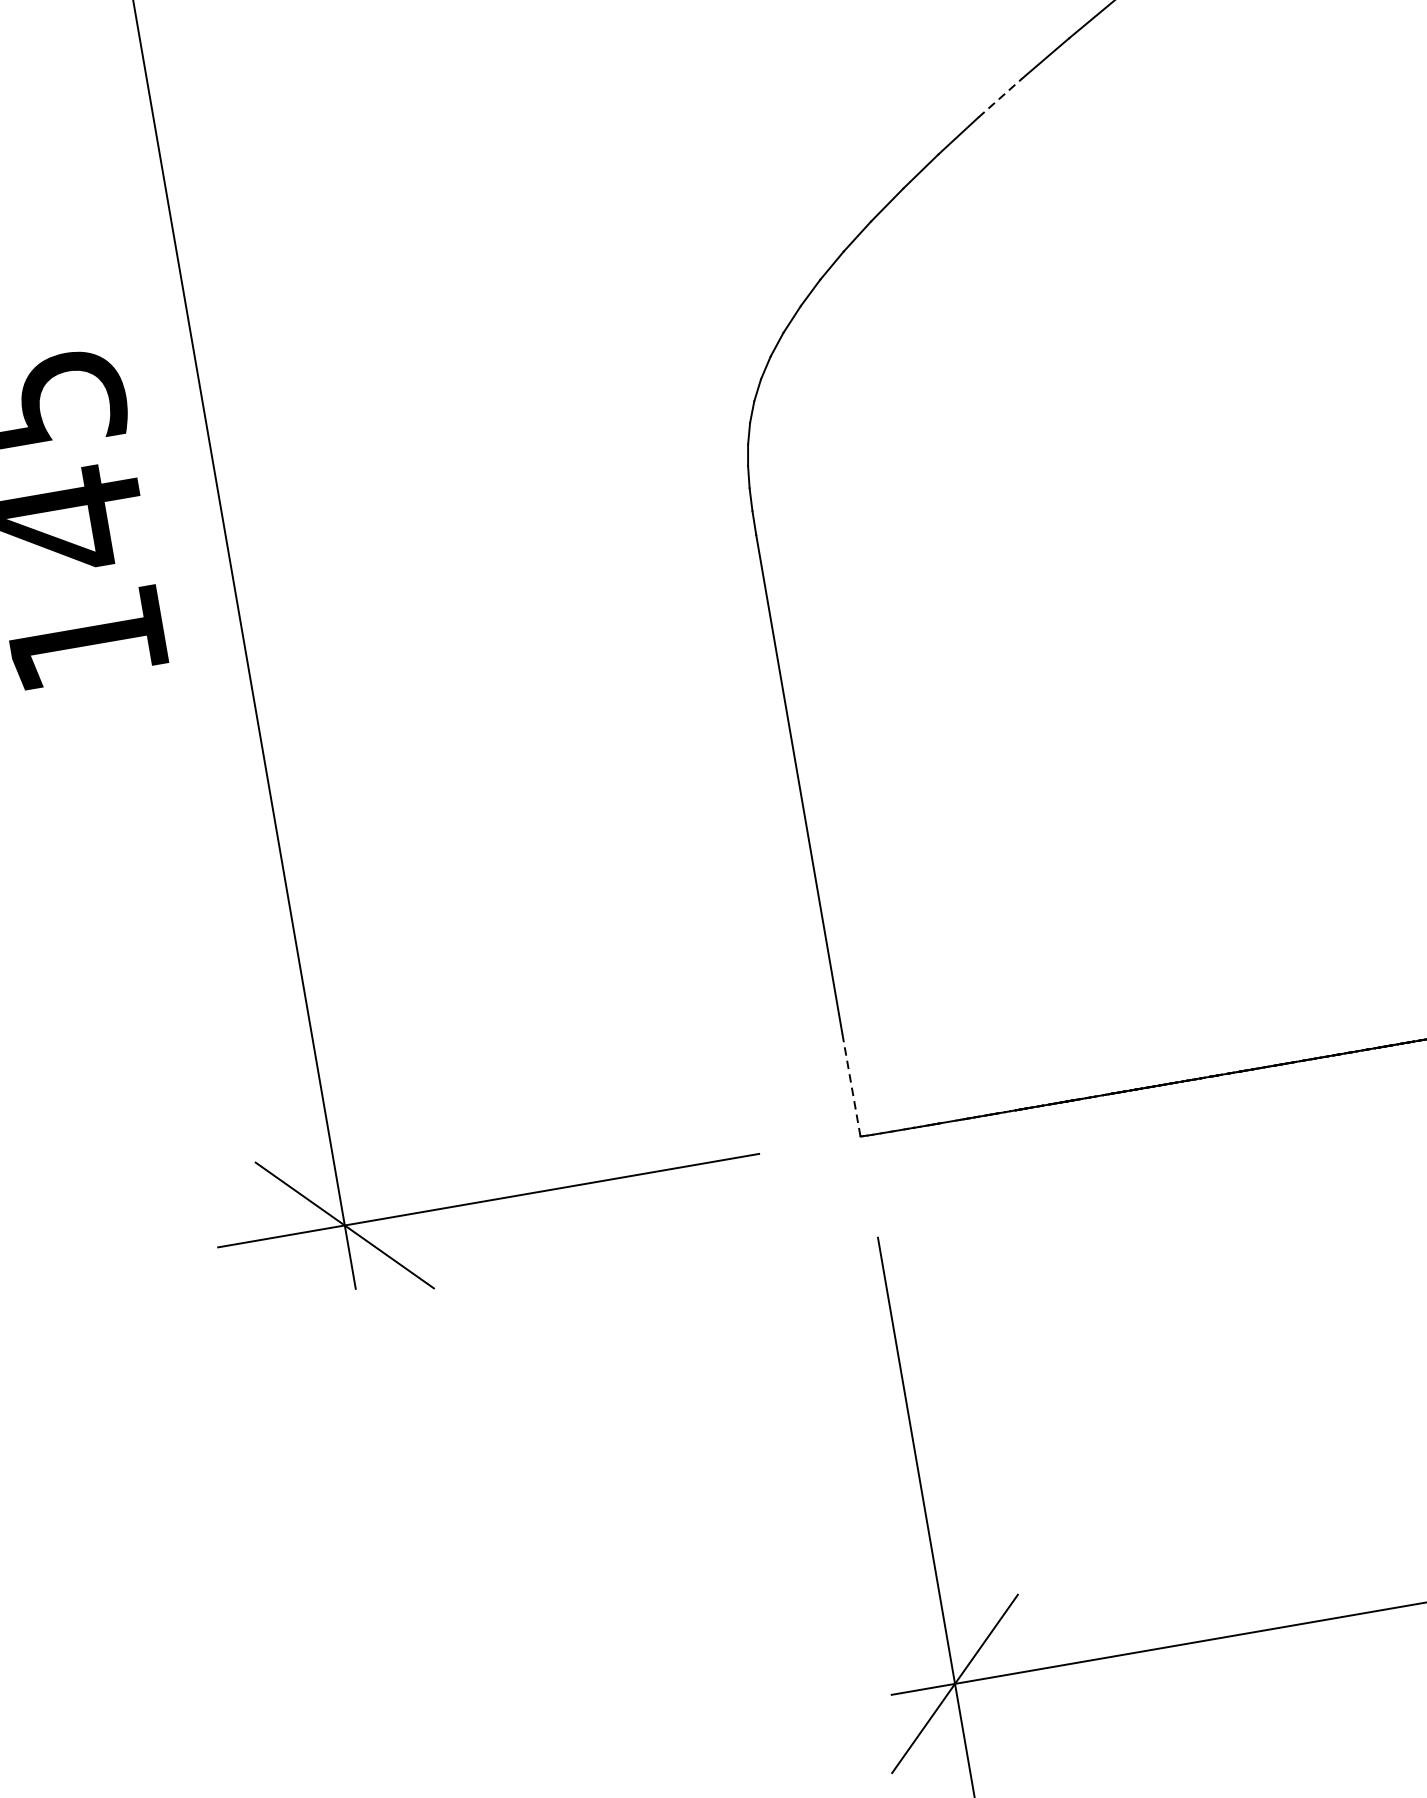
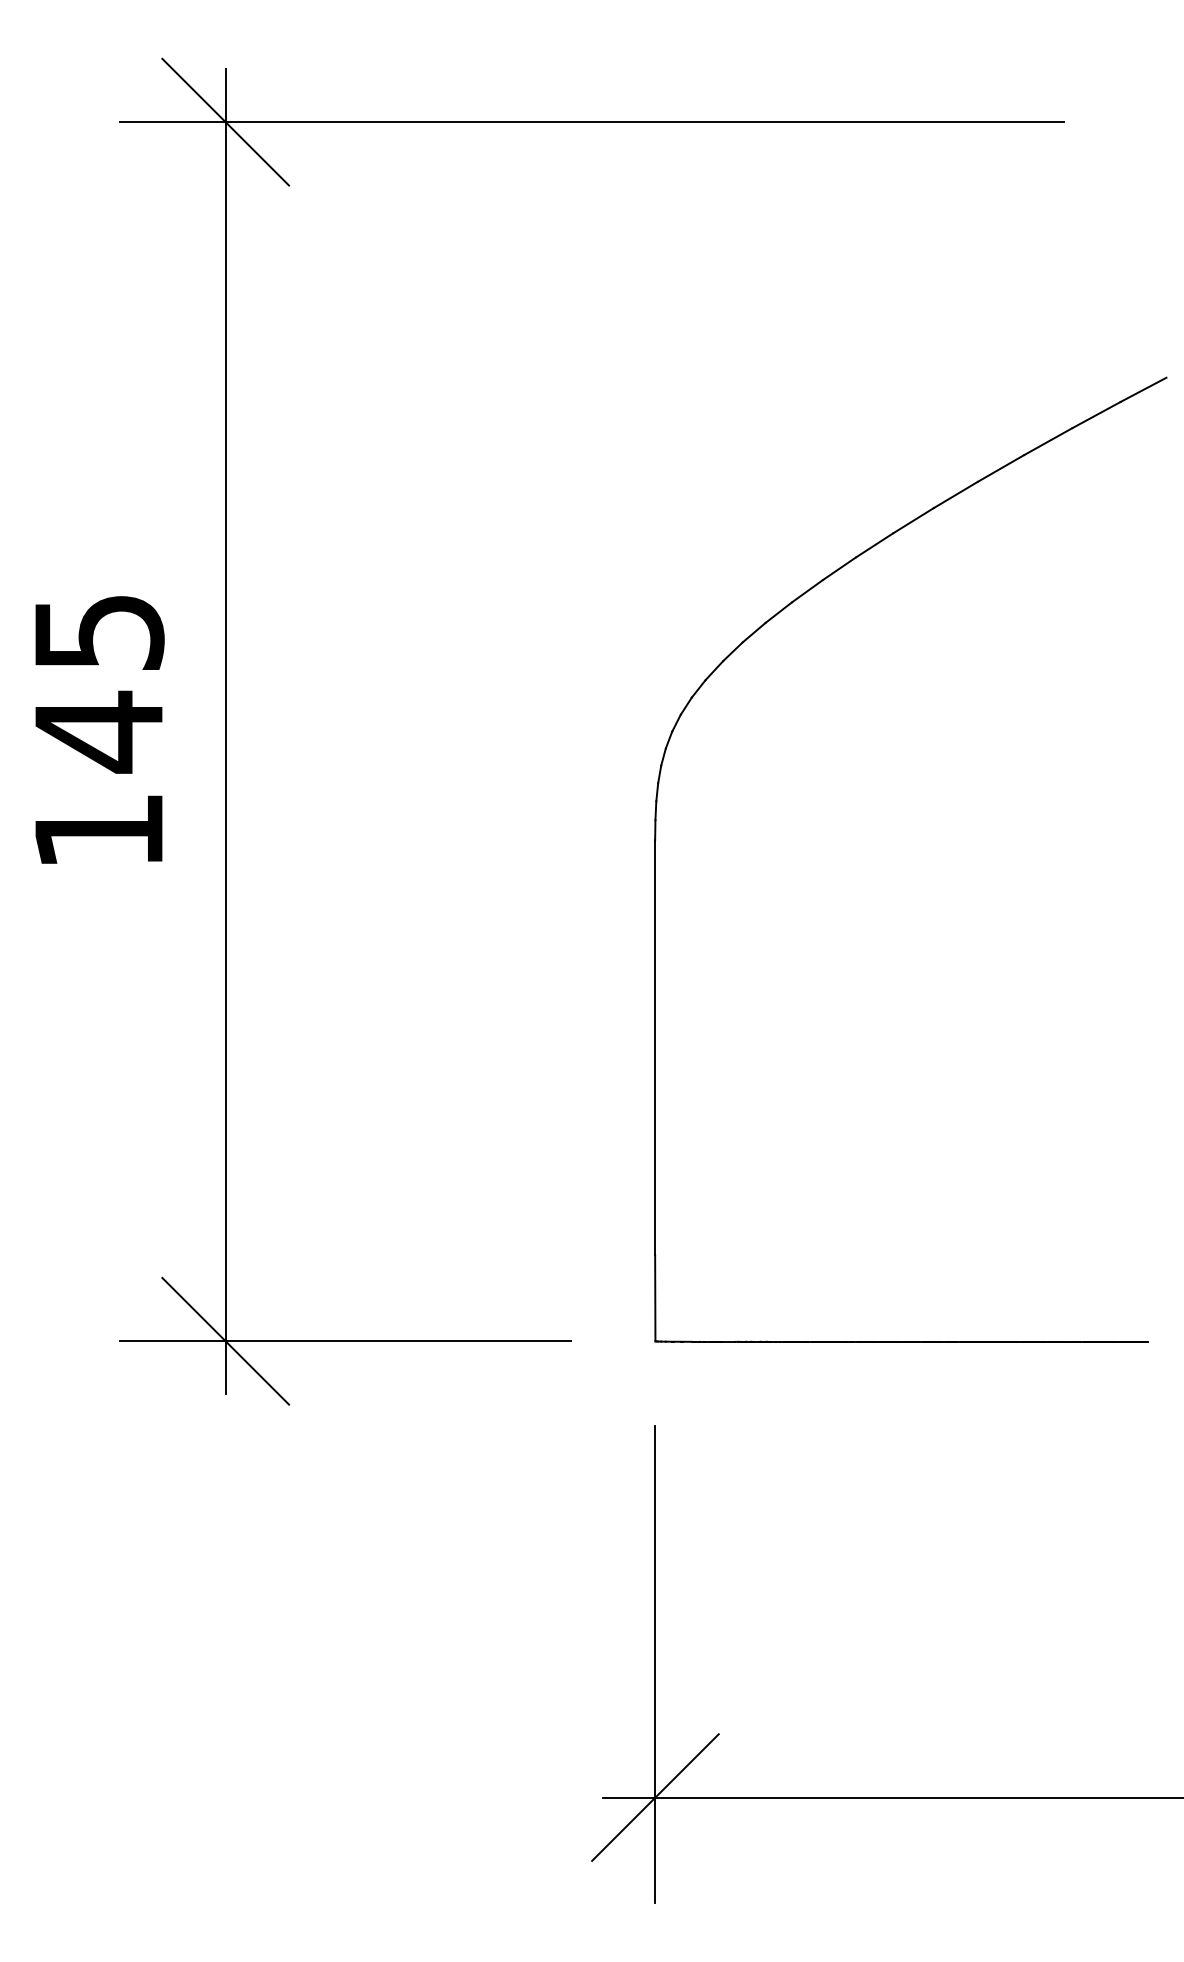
line: (1000, 98) -> (913, 520), dashed -> solid
line: (851, 1083) -> (655, 1297), dashed -> solid

